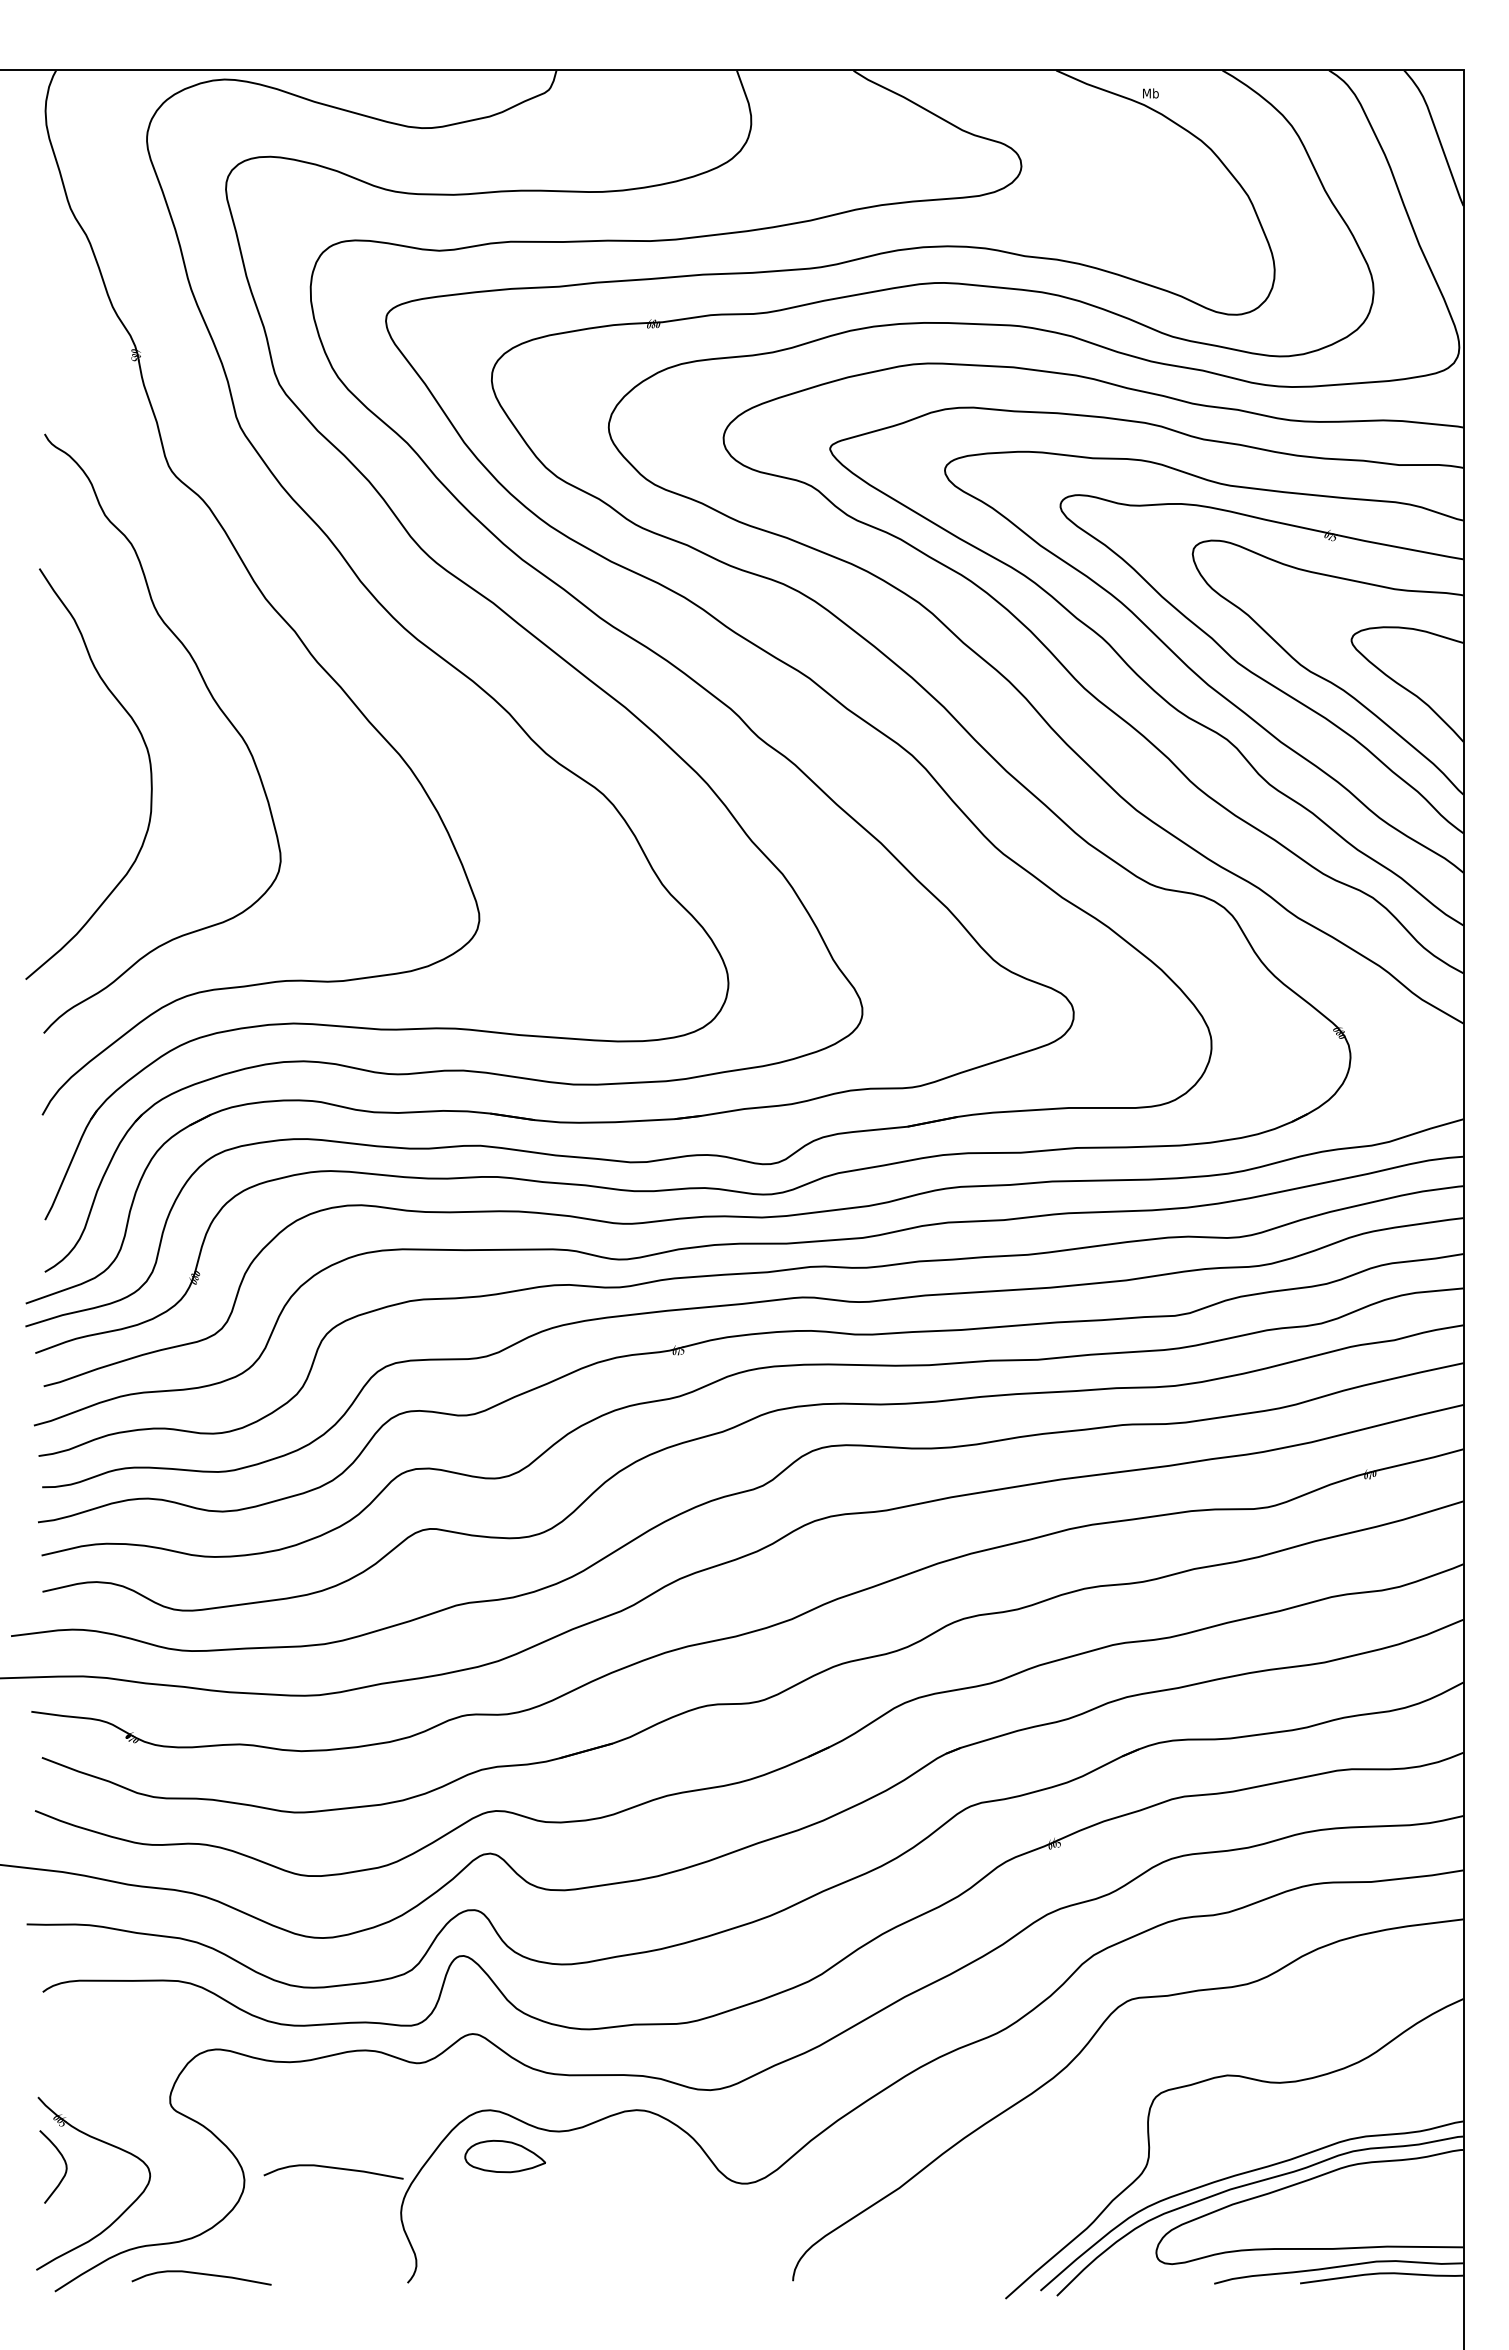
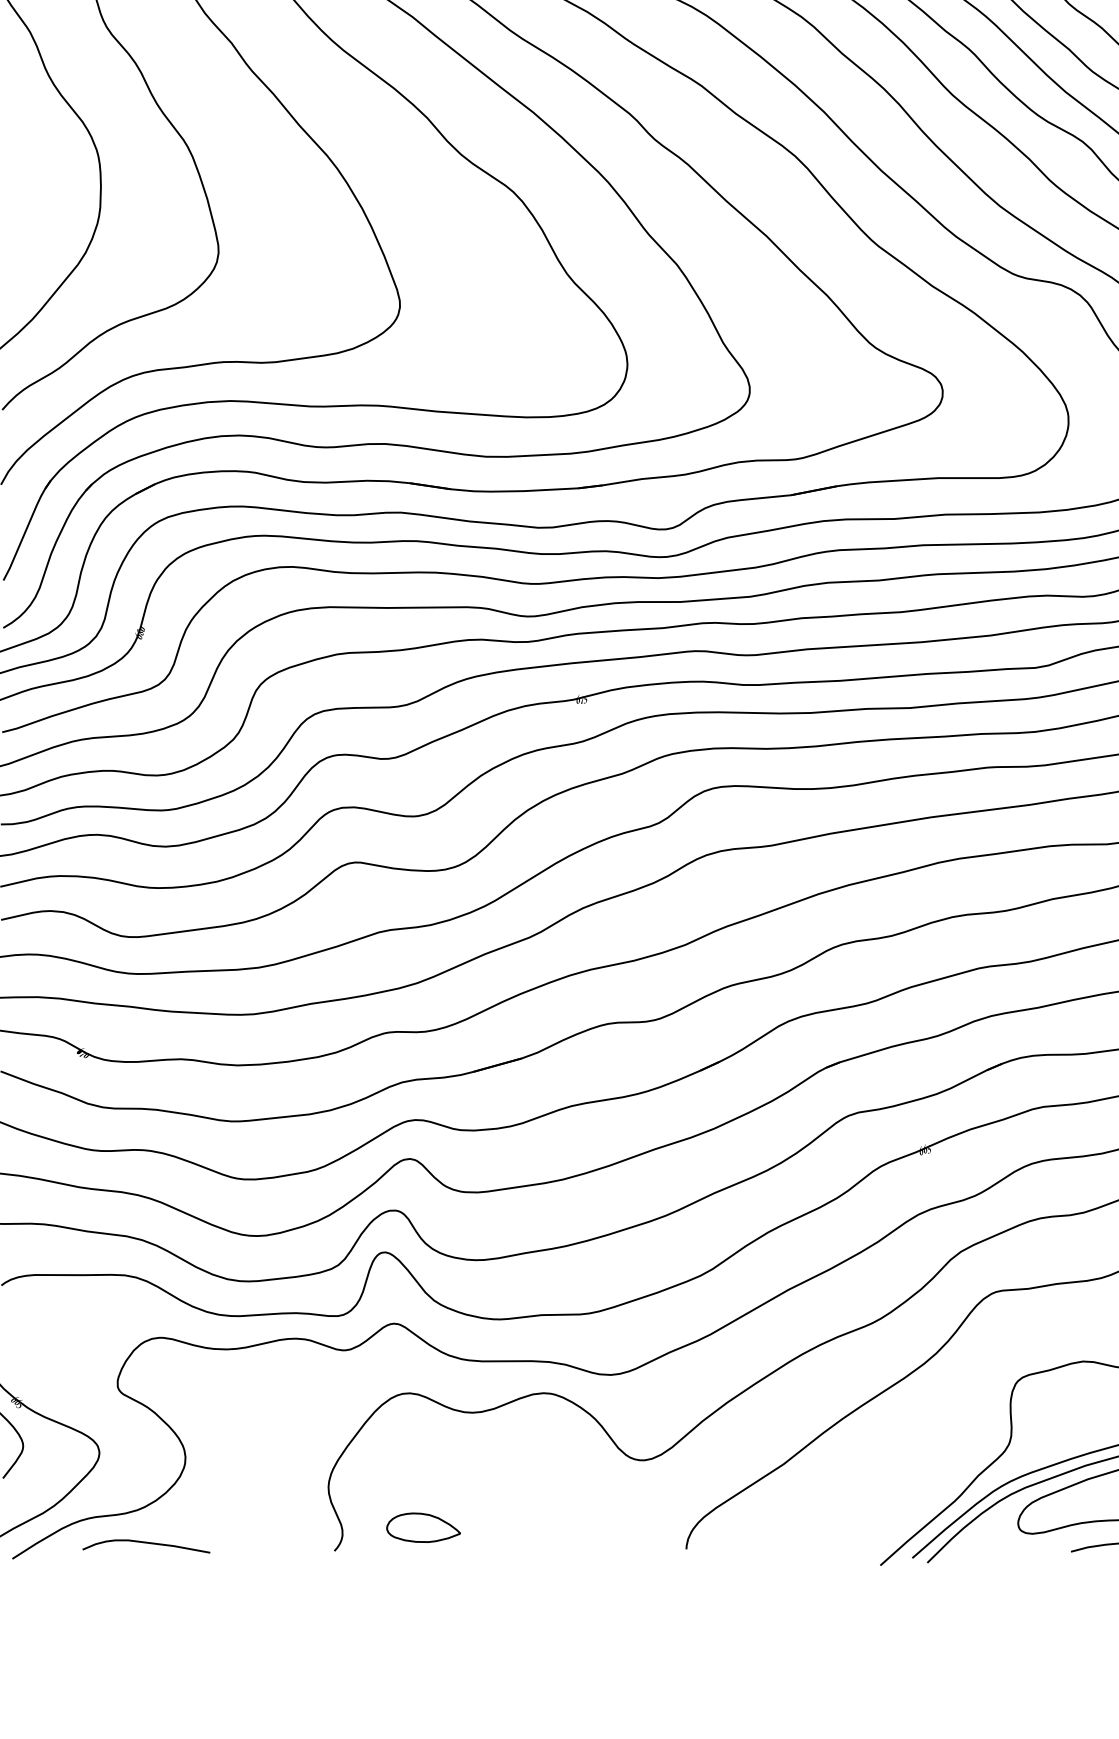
part: (504, 2156) -> (422, 1527), moved
curve: (333, 2168) -> (266, 1446), removed

